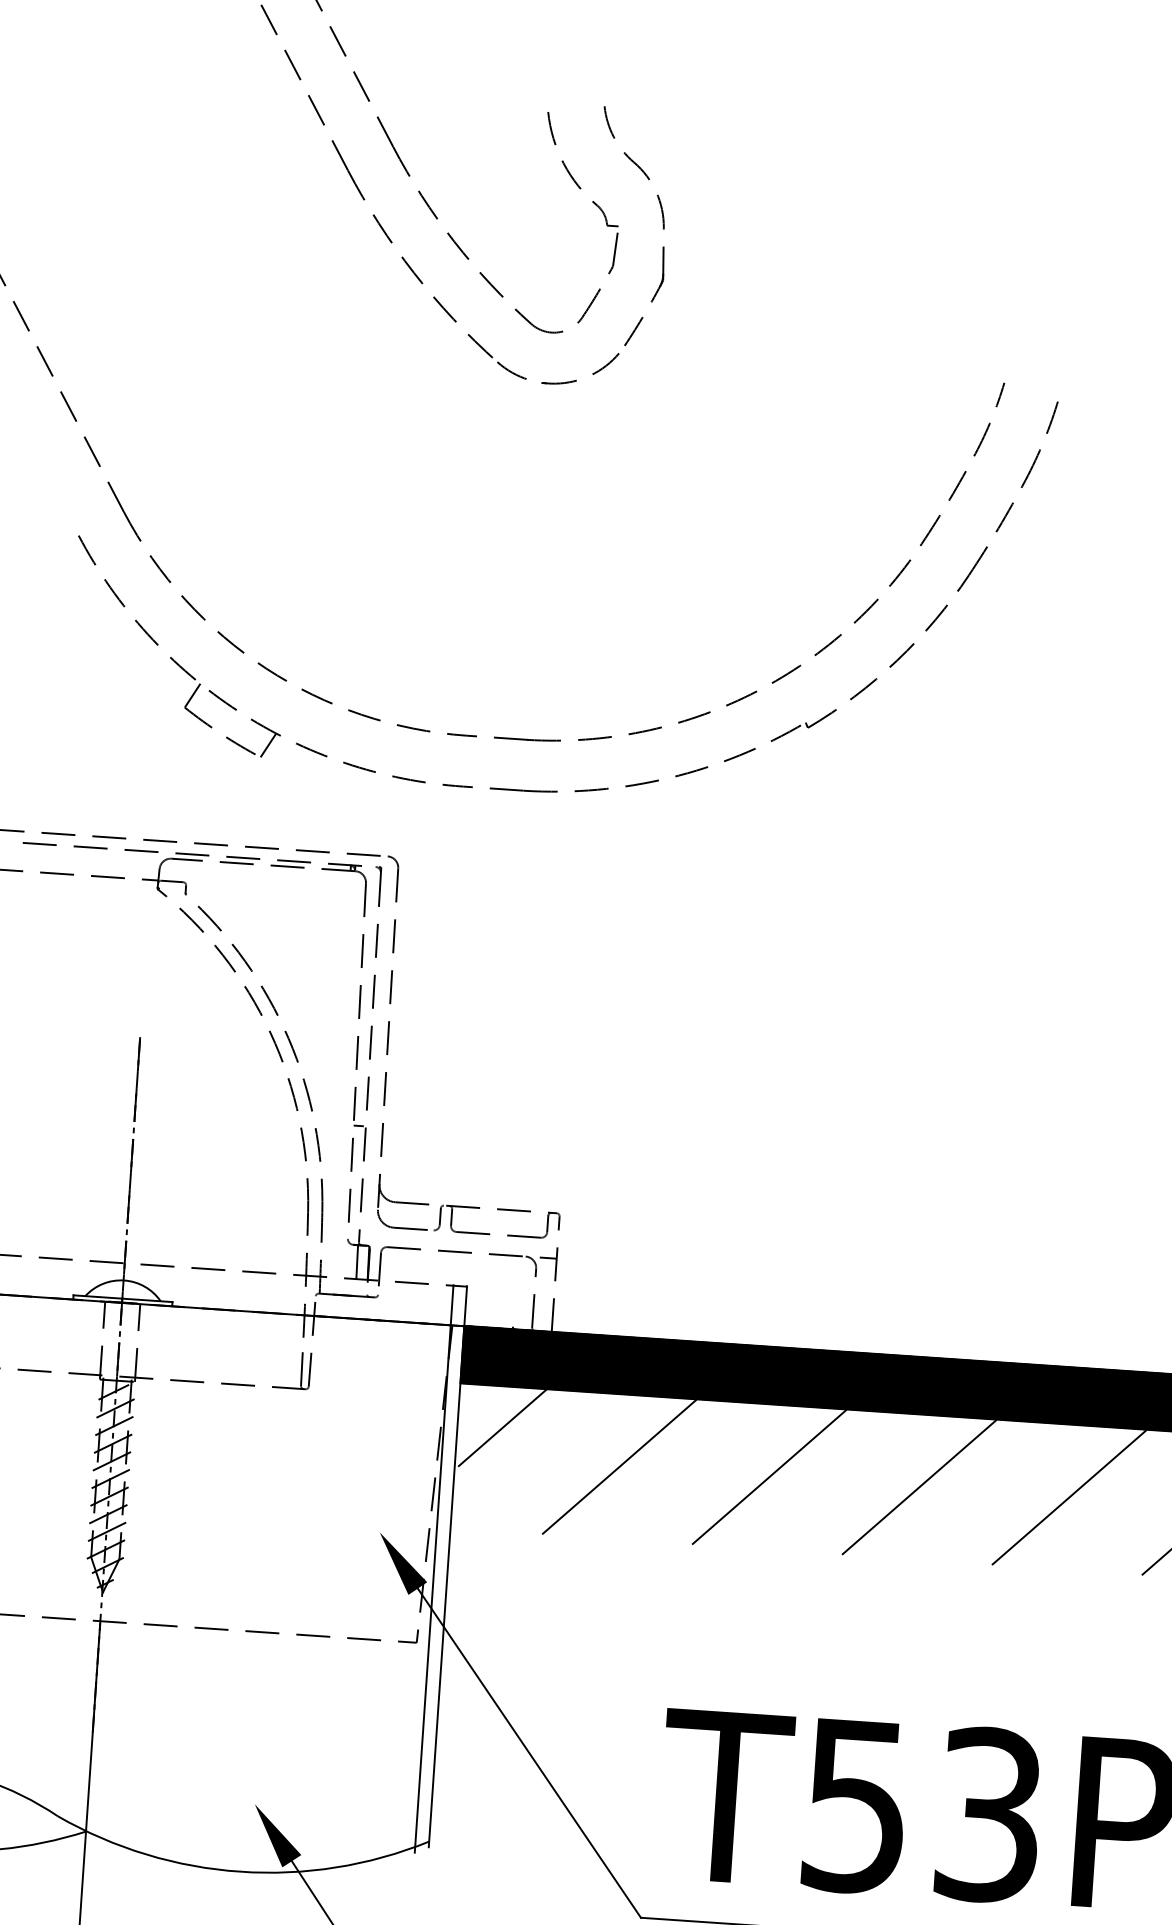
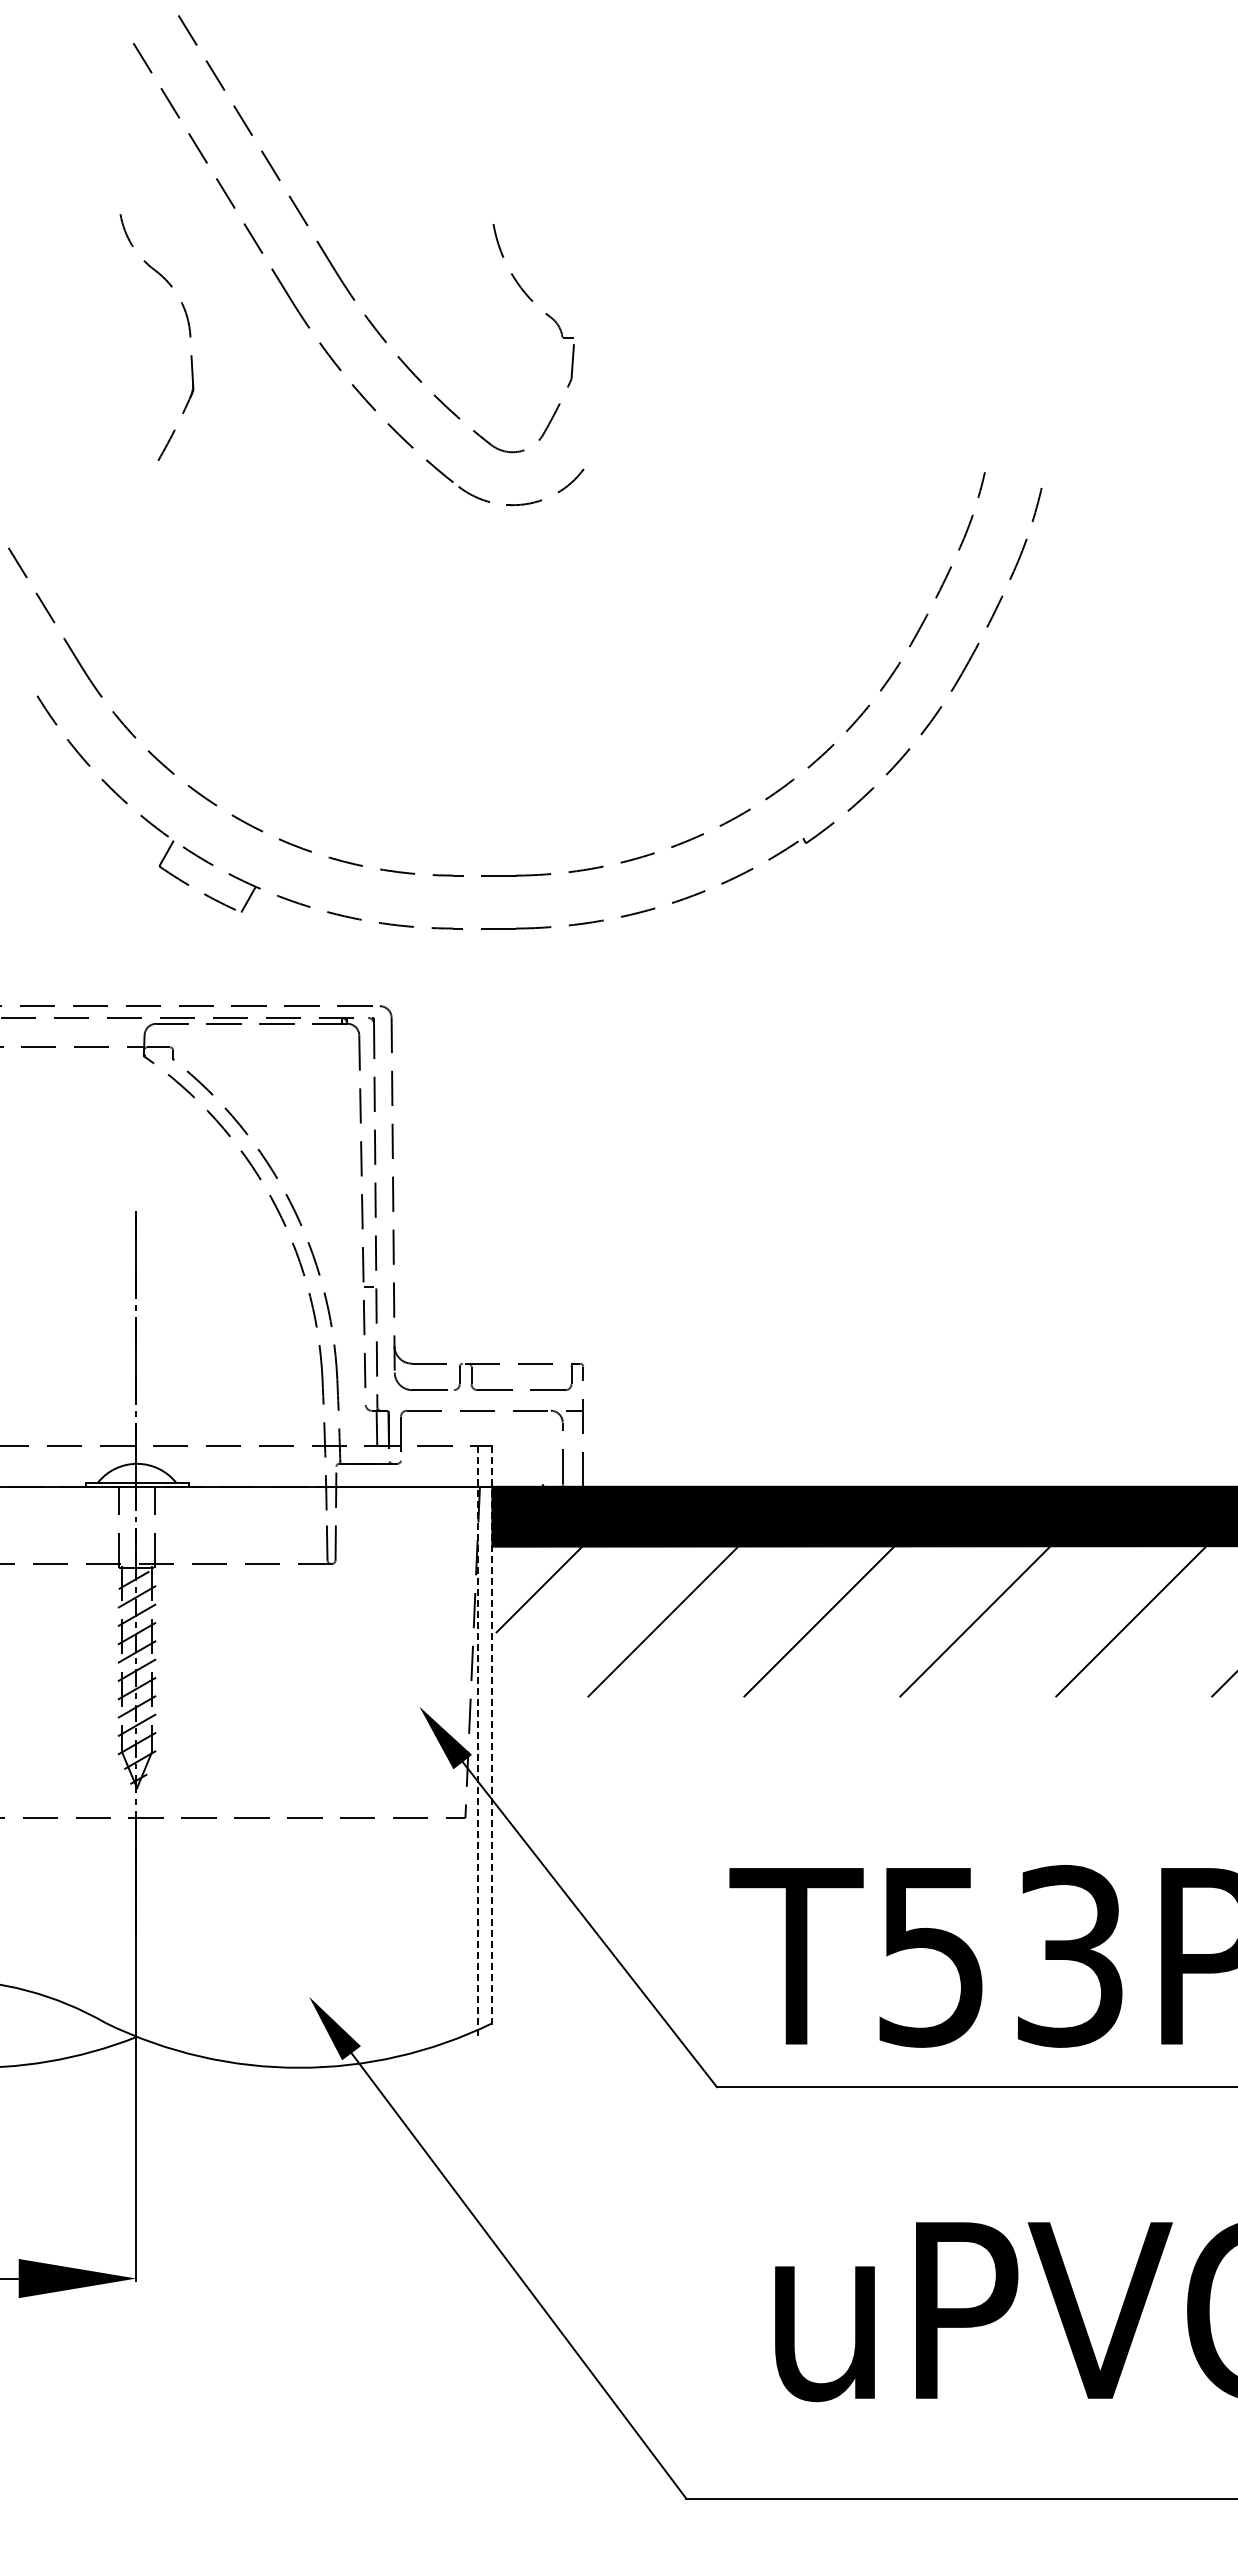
part: (662, 221) -> (188, 329), moved
line: (448, 1566) -> (492, 1737), solid -> dashed
line: (434, 1569) -> (478, 1741), solid -> dashed

